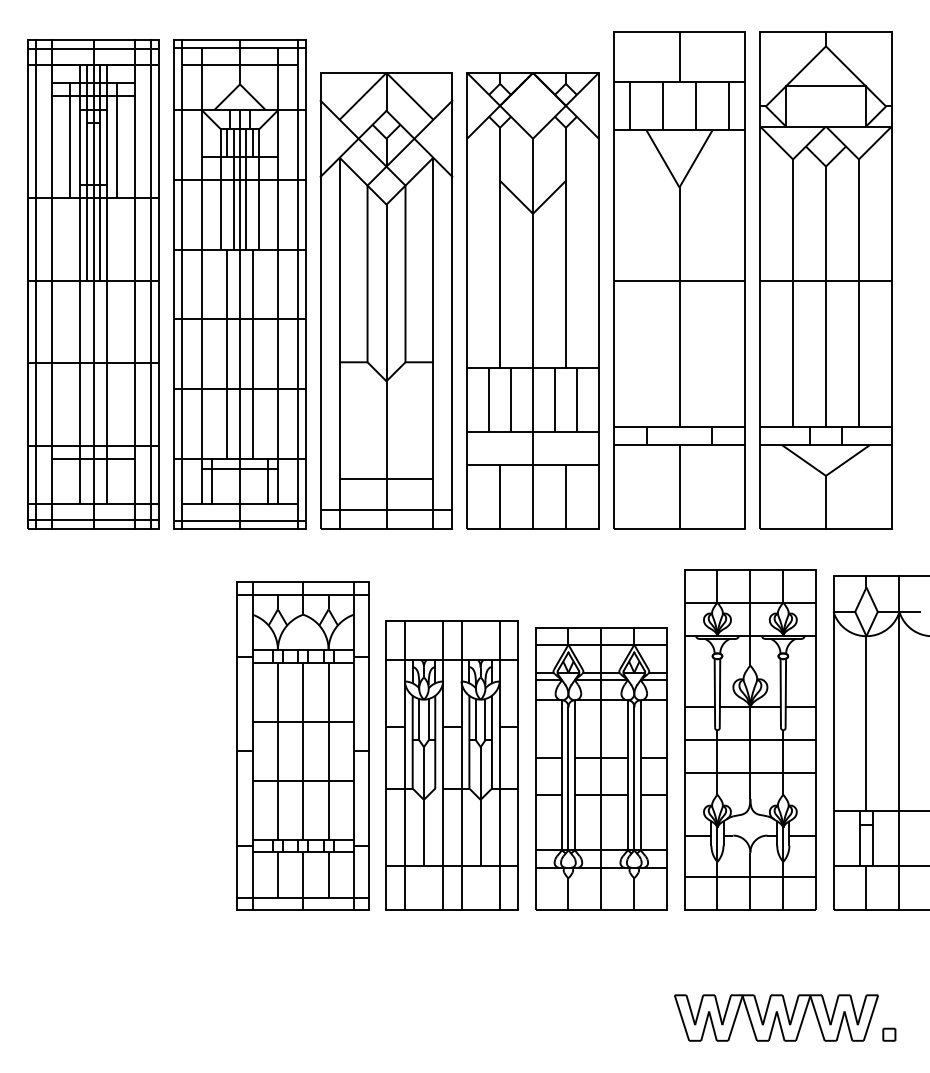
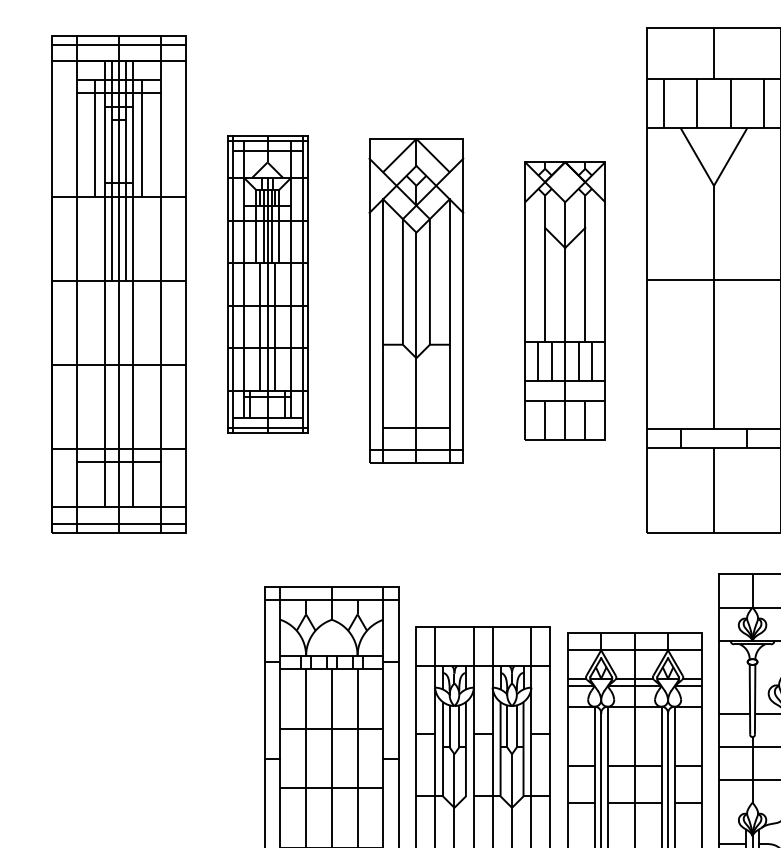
line: (36, 284) -> (60, 284), removed
line: (151, 284) -> (177, 284), removed
part: (239, 284) -> (267, 284), size x0.6
part: (386, 300) -> (416, 300), size x0.7
part: (532, 300) -> (564, 300), size x0.6

